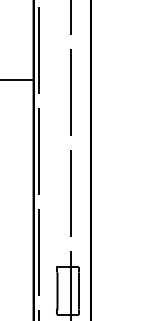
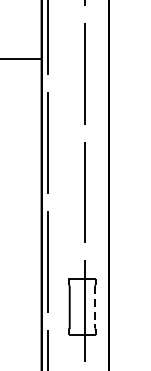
line: (78, 291) -> (94, 307), solid -> dashed

